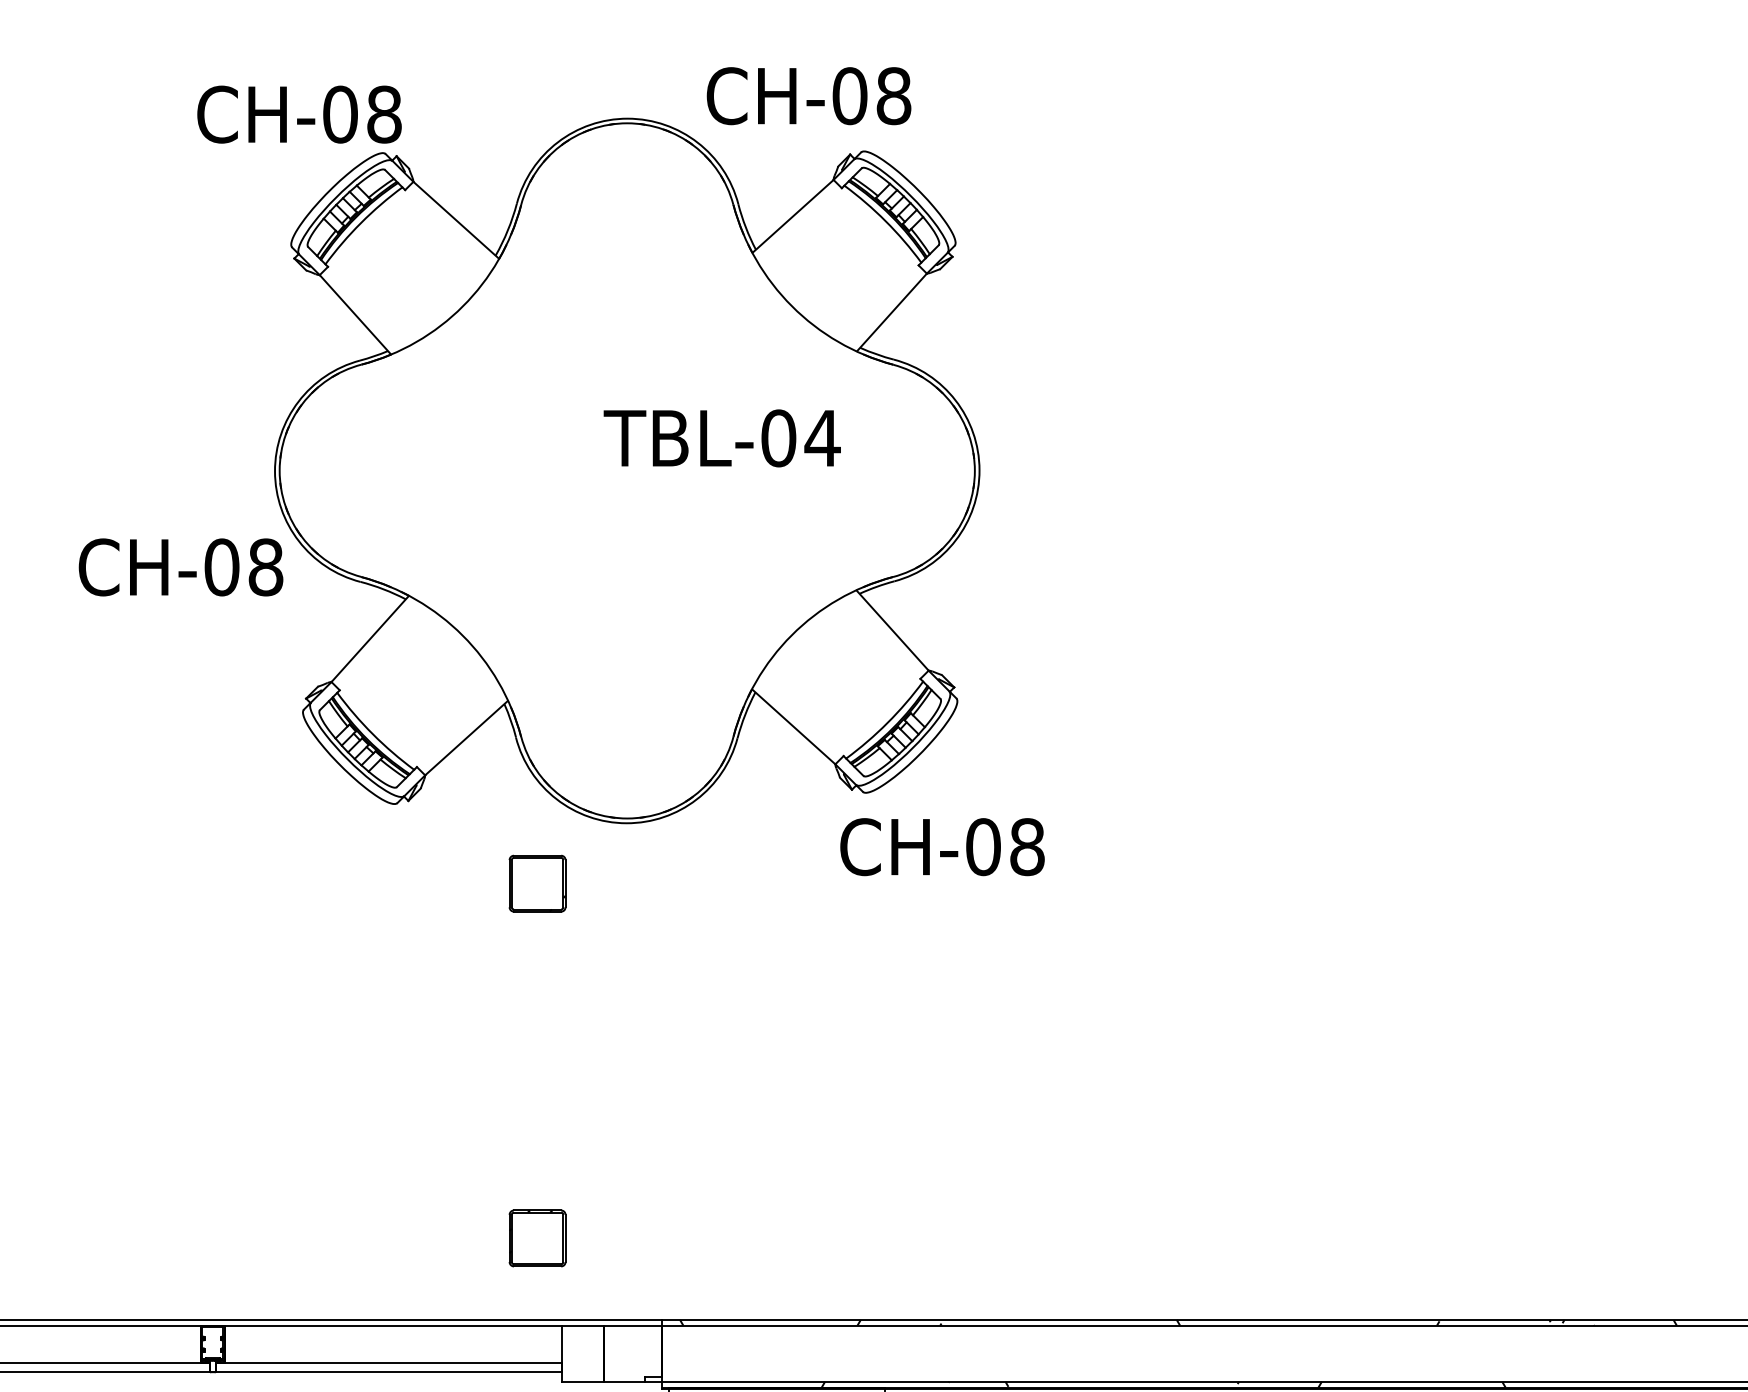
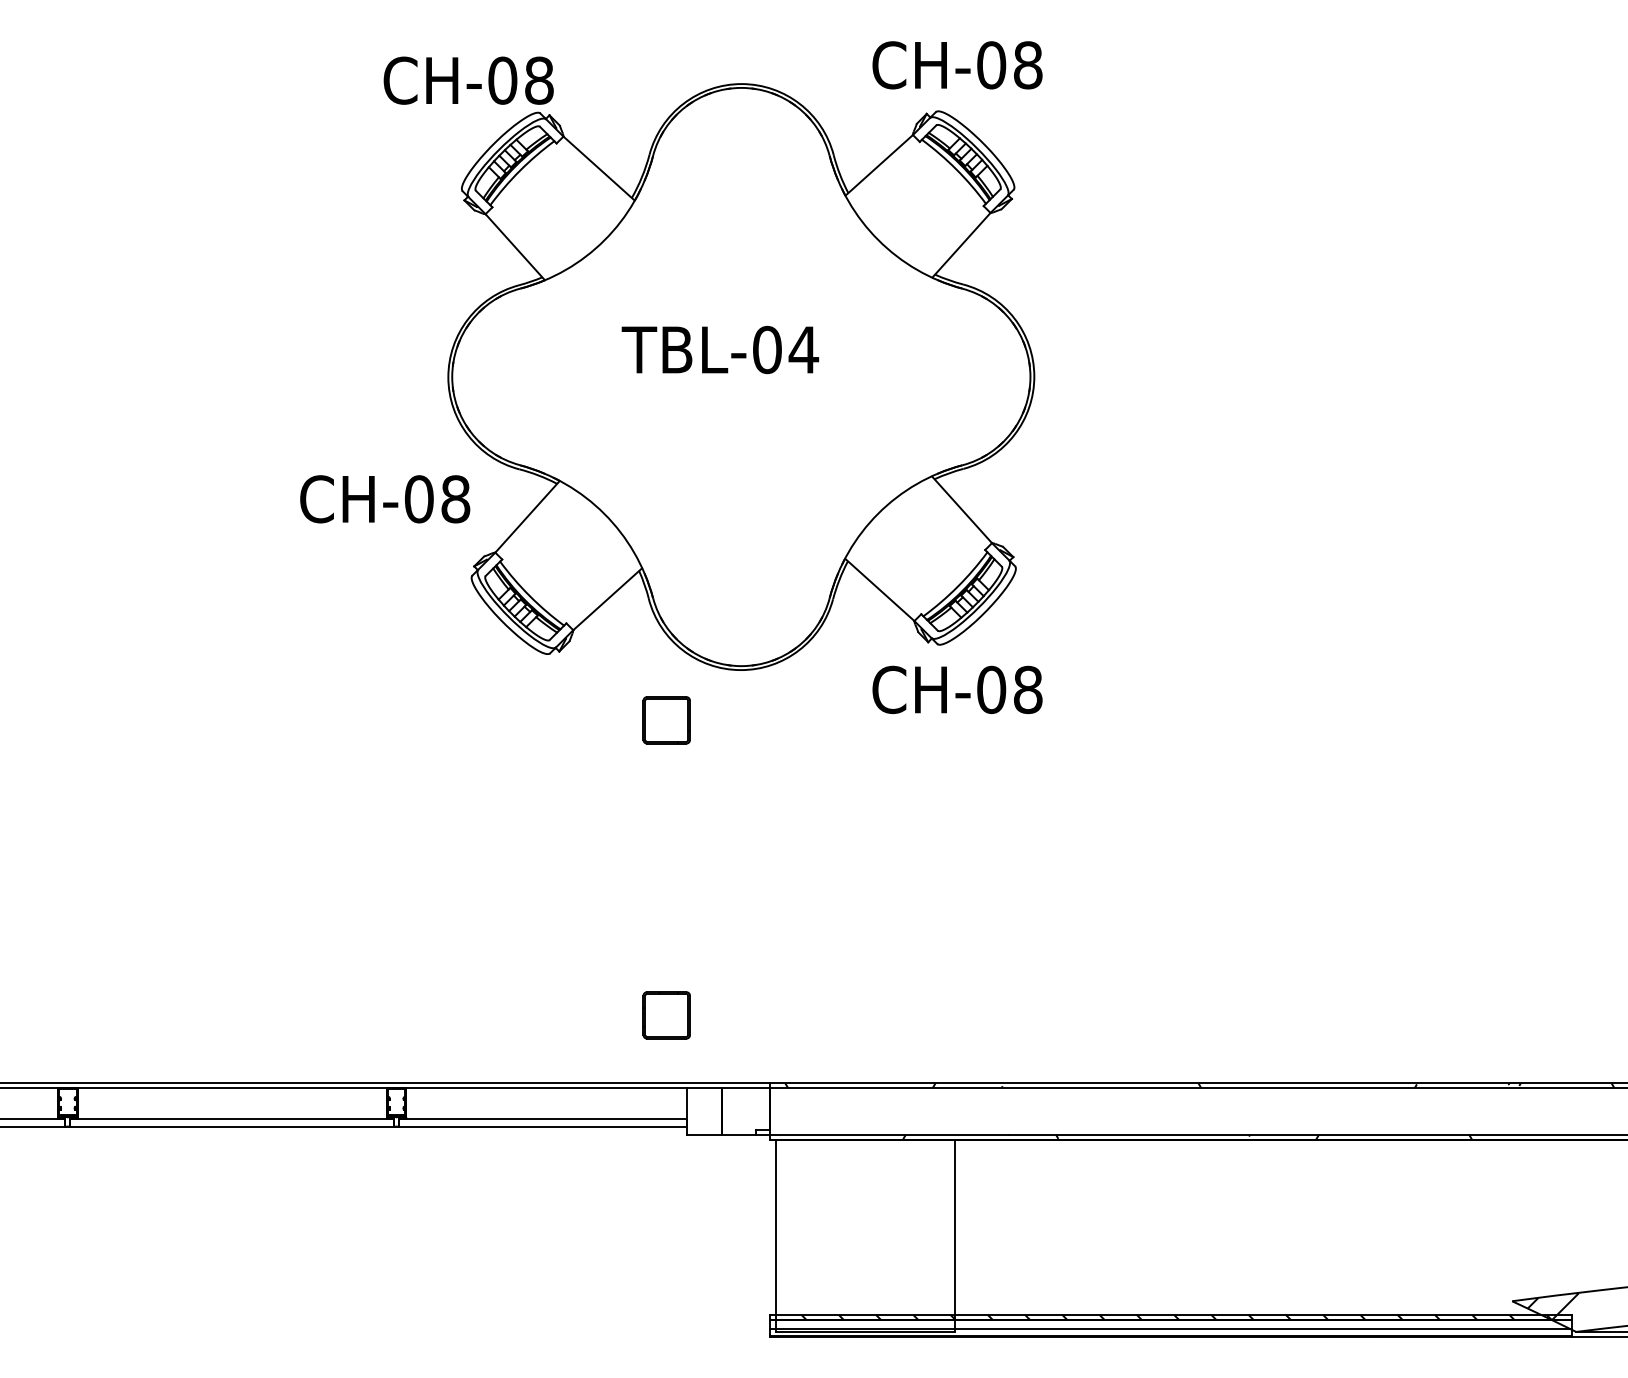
text: (809, 96) -> (957, 65), moved
text: (722, 437) -> (720, 349), moved
text: (181, 567) -> (385, 499), moved
text: (942, 846) -> (957, 689), moved

